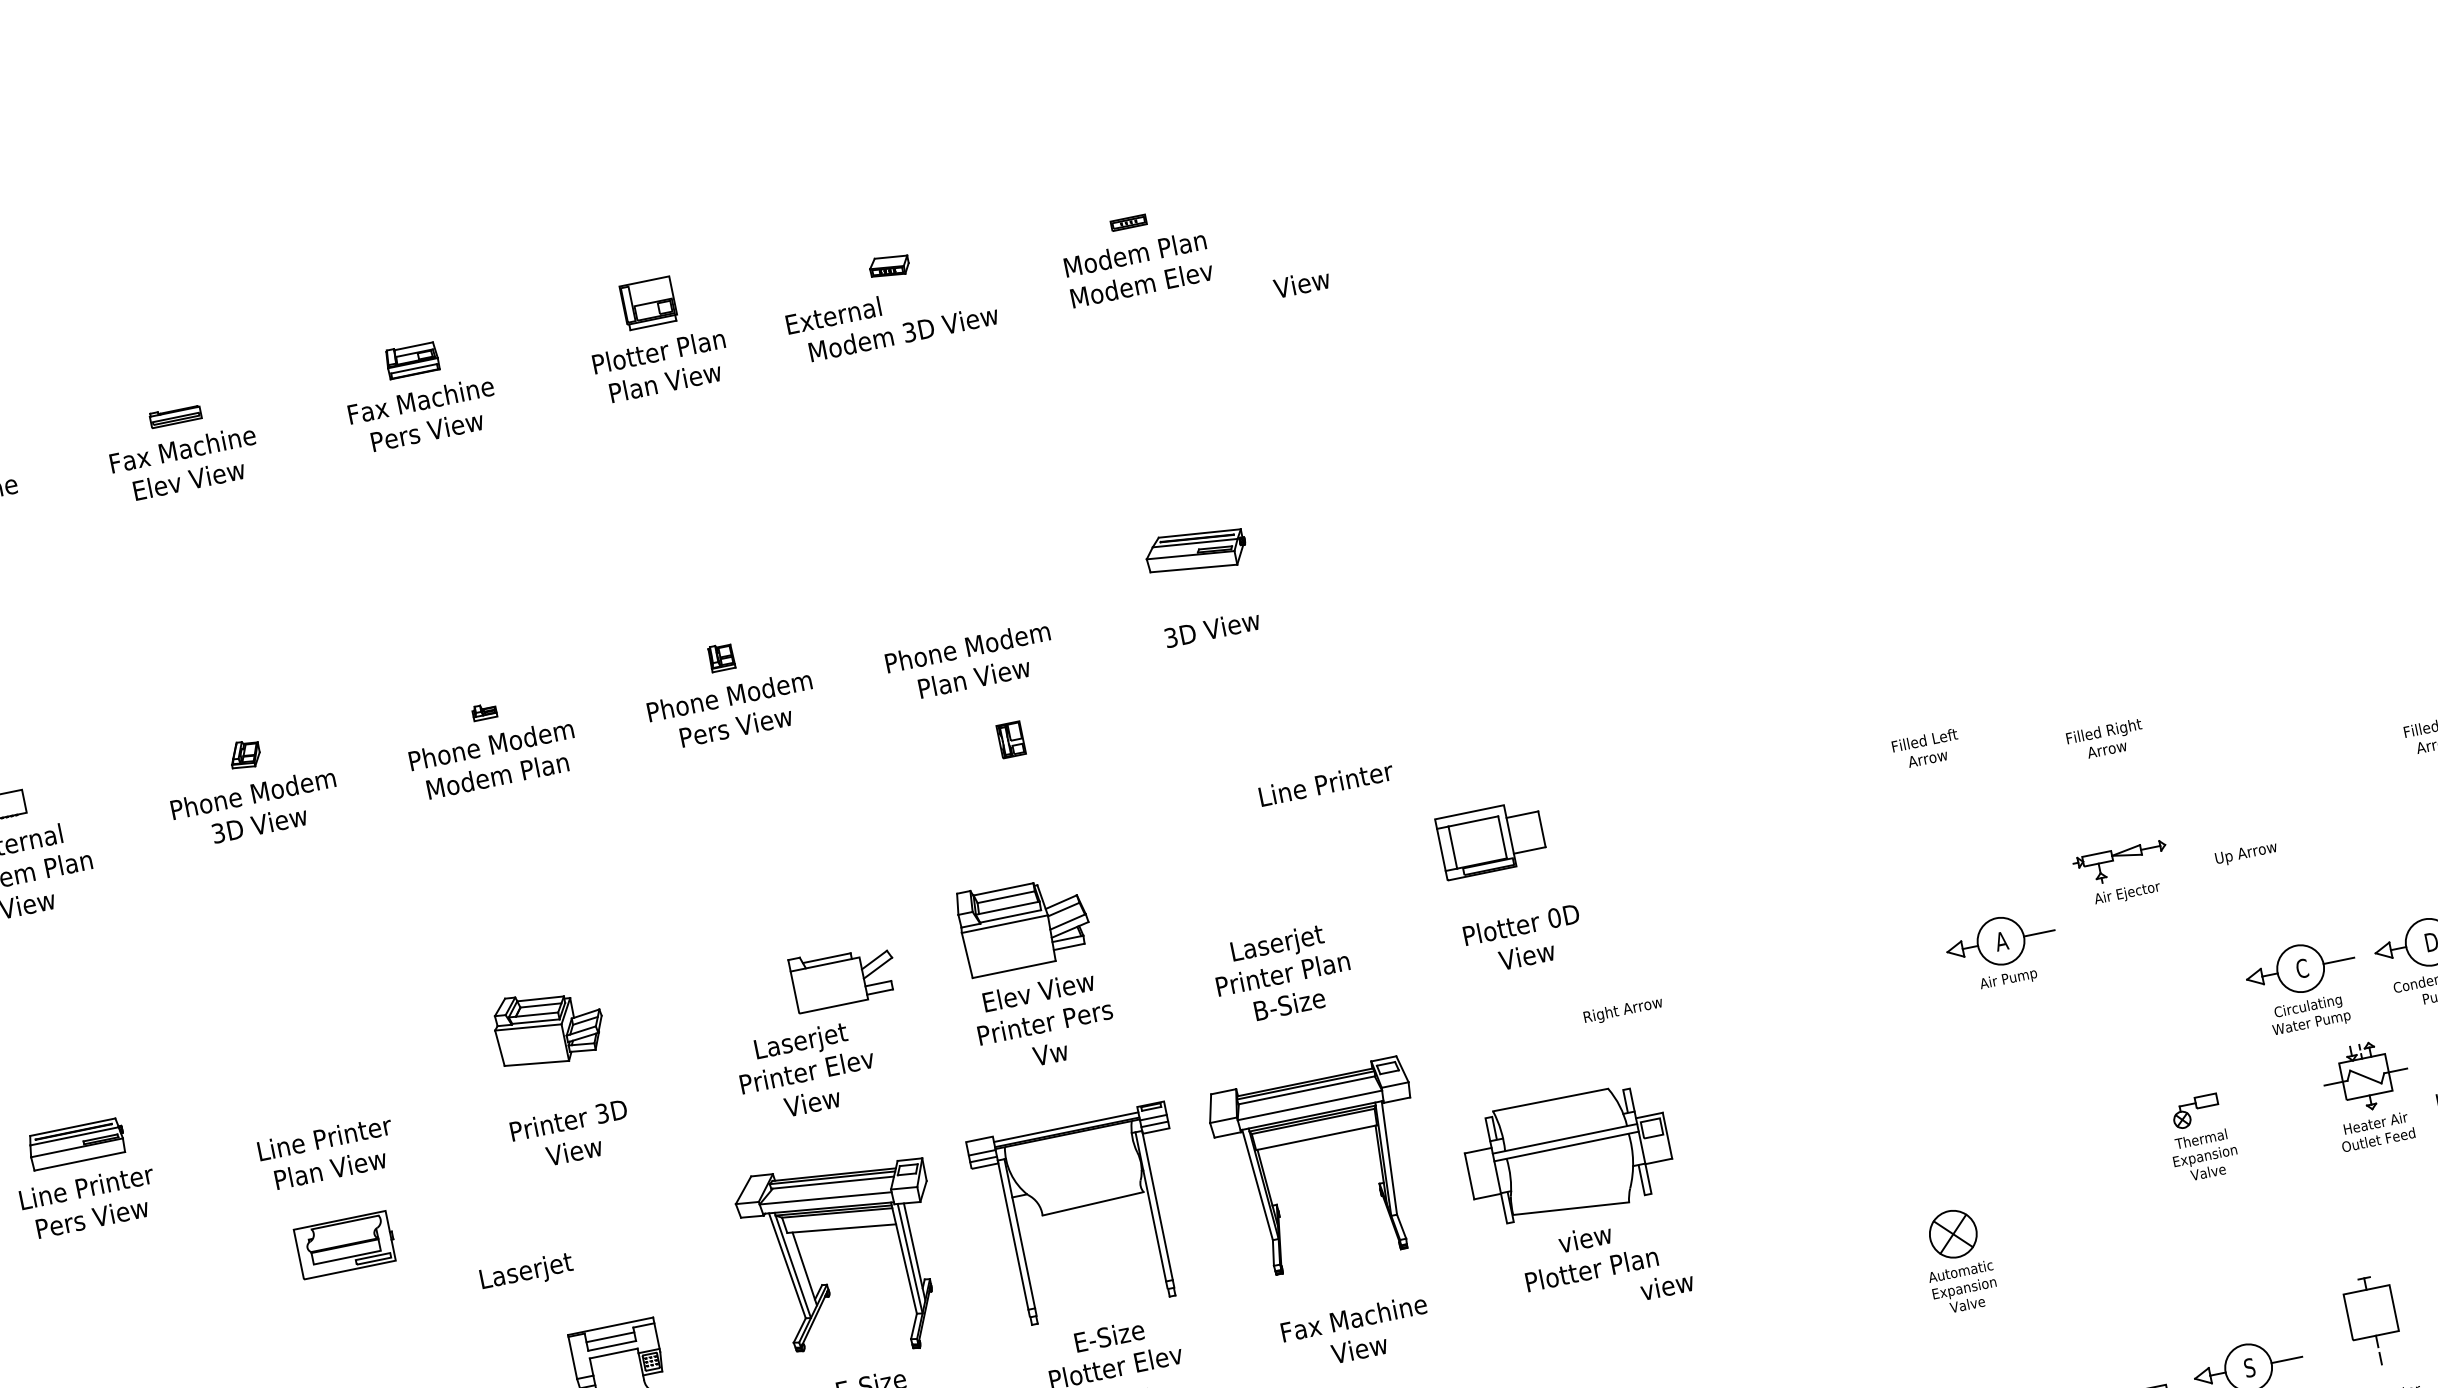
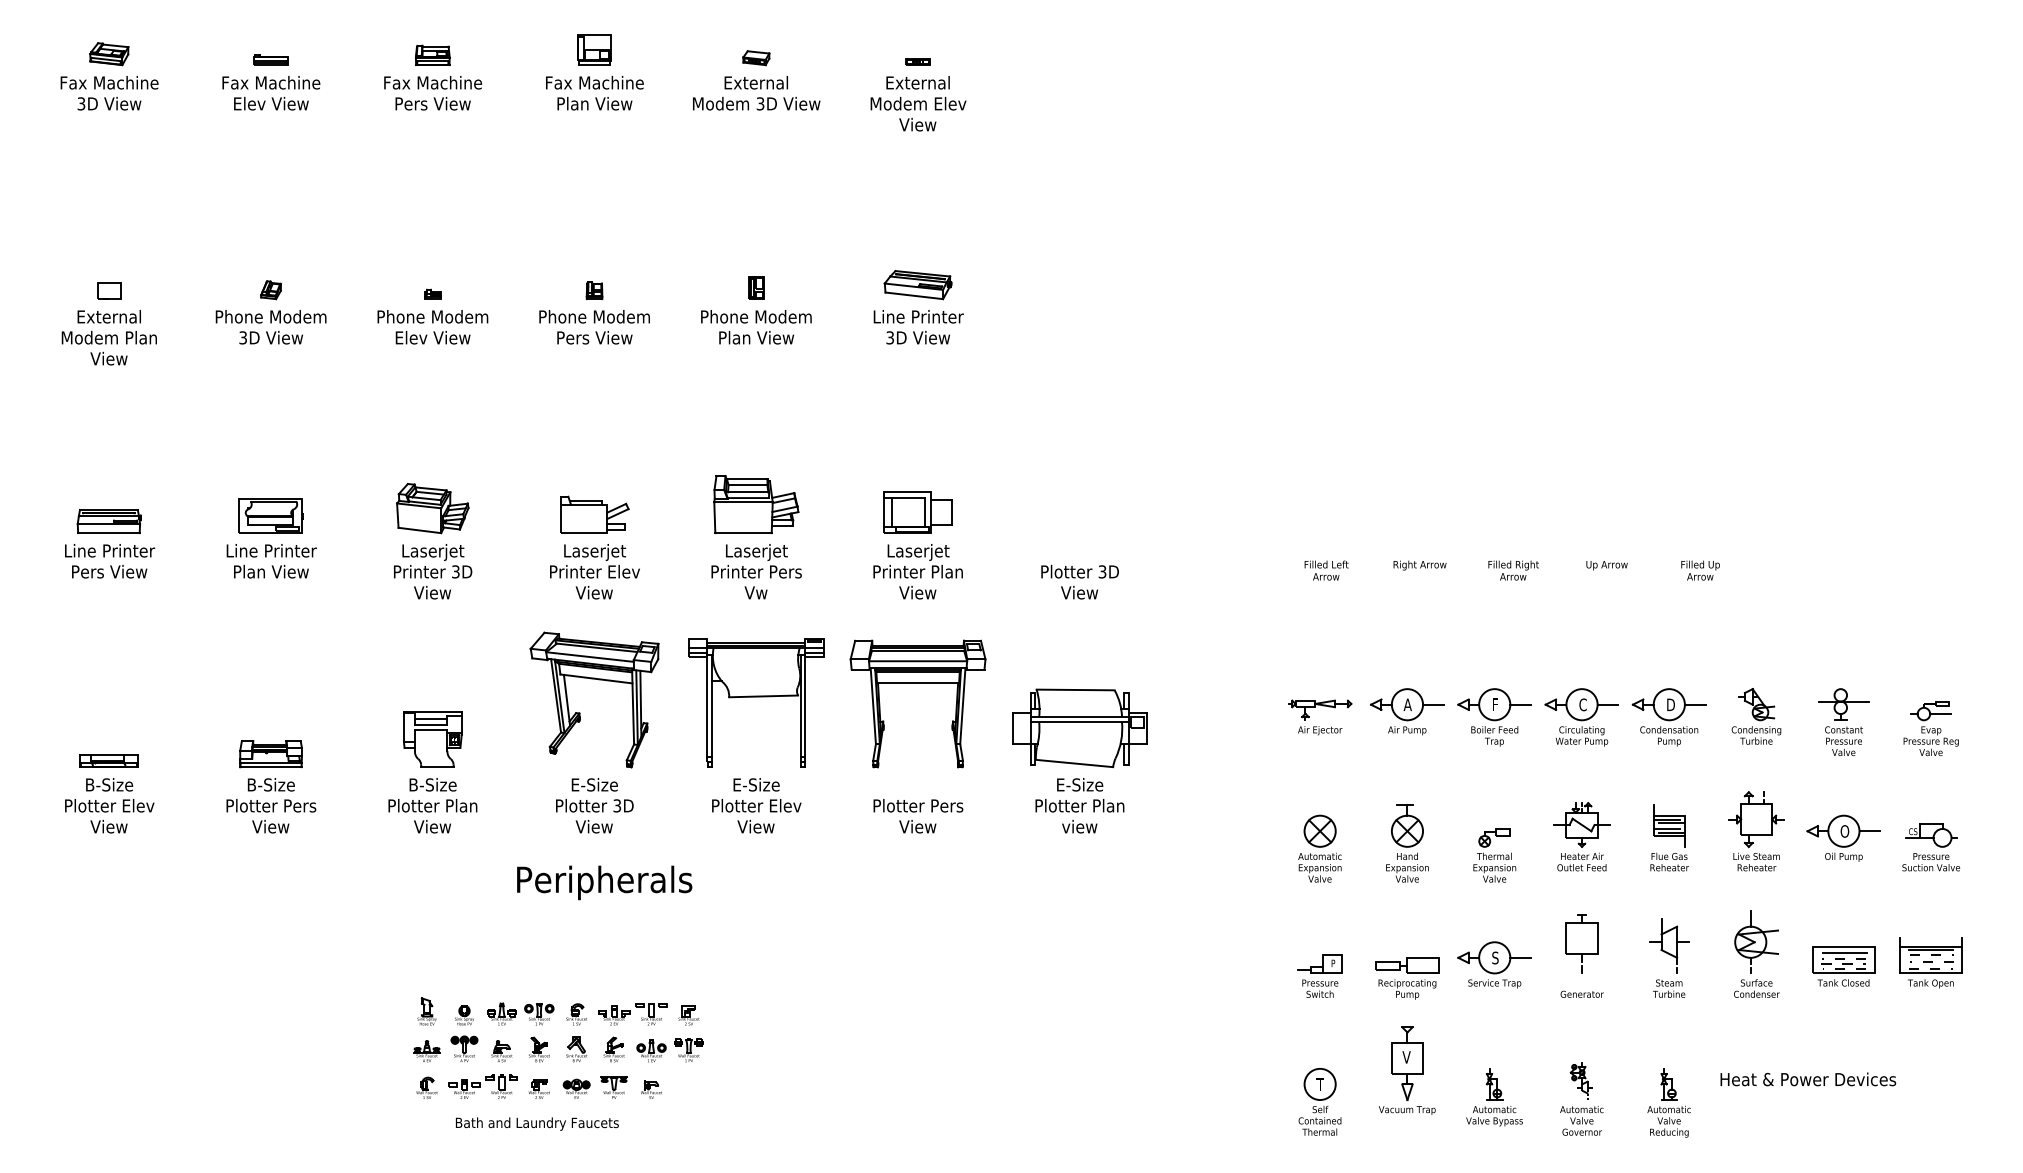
text: (1134, 253) -> (917, 82), Modem Plan -> External
text: (1301, 283) -> (917, 124), moved
text: (832, 315) -> (755, 82), moved
text: (658, 351) -> (594, 82), Plotter Plan -> Fax Machine
part: (1011, 738) -> (756, 287), moved
text: (2105, 739) -> (1513, 570), moved
text: (1926, 749) -> (1326, 570), moved
text: (497, 775) -> (432, 337), Modem Plan -> Elev View
text: (1325, 783) -> (918, 316), moved
part: (1490, 840) -> (917, 512), moved
text: (2245, 853) -> (1606, 565), moved
part: (2125, 887) -> (1319, 726), moved
text: (1554, 917) -> (1102, 571), 0D -> 3D
part: (2003, 951) -> (1407, 711), moved
part: (843, 975) -> (594, 514), moved
text: (1039, 994) -> (756, 552), Elev View -> Laserjet
text: (1288, 1004) -> (917, 592), B-Size -> View
text: (1622, 1010) -> (1419, 565), moved
part: (2175, 1013) -> (1494, 717), added
part: (2368, 1094) -> (1581, 836), moved
part: (2201, 1137) -> (1494, 855), moved
part: (2085, 1225) -> (1407, 843), added
text: (1586, 1237) -> (1080, 784), view -> E-Size
part: (344, 1244) -> (270, 515), moved
text: (527, 1272) -> (433, 552), moved
text: (1666, 1285) -> (1079, 826), moved
text: (1354, 1317) -> (918, 805), Fax Machine -> Plotter Pers

